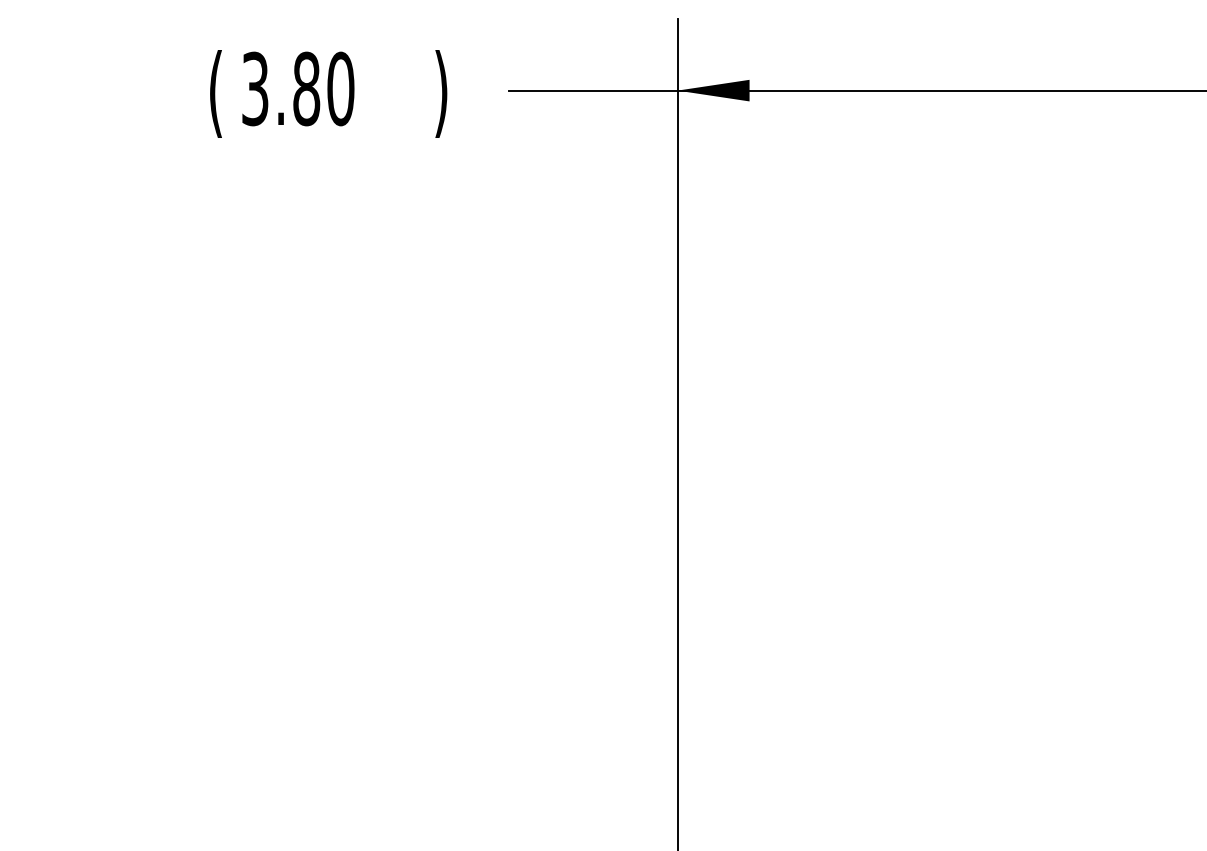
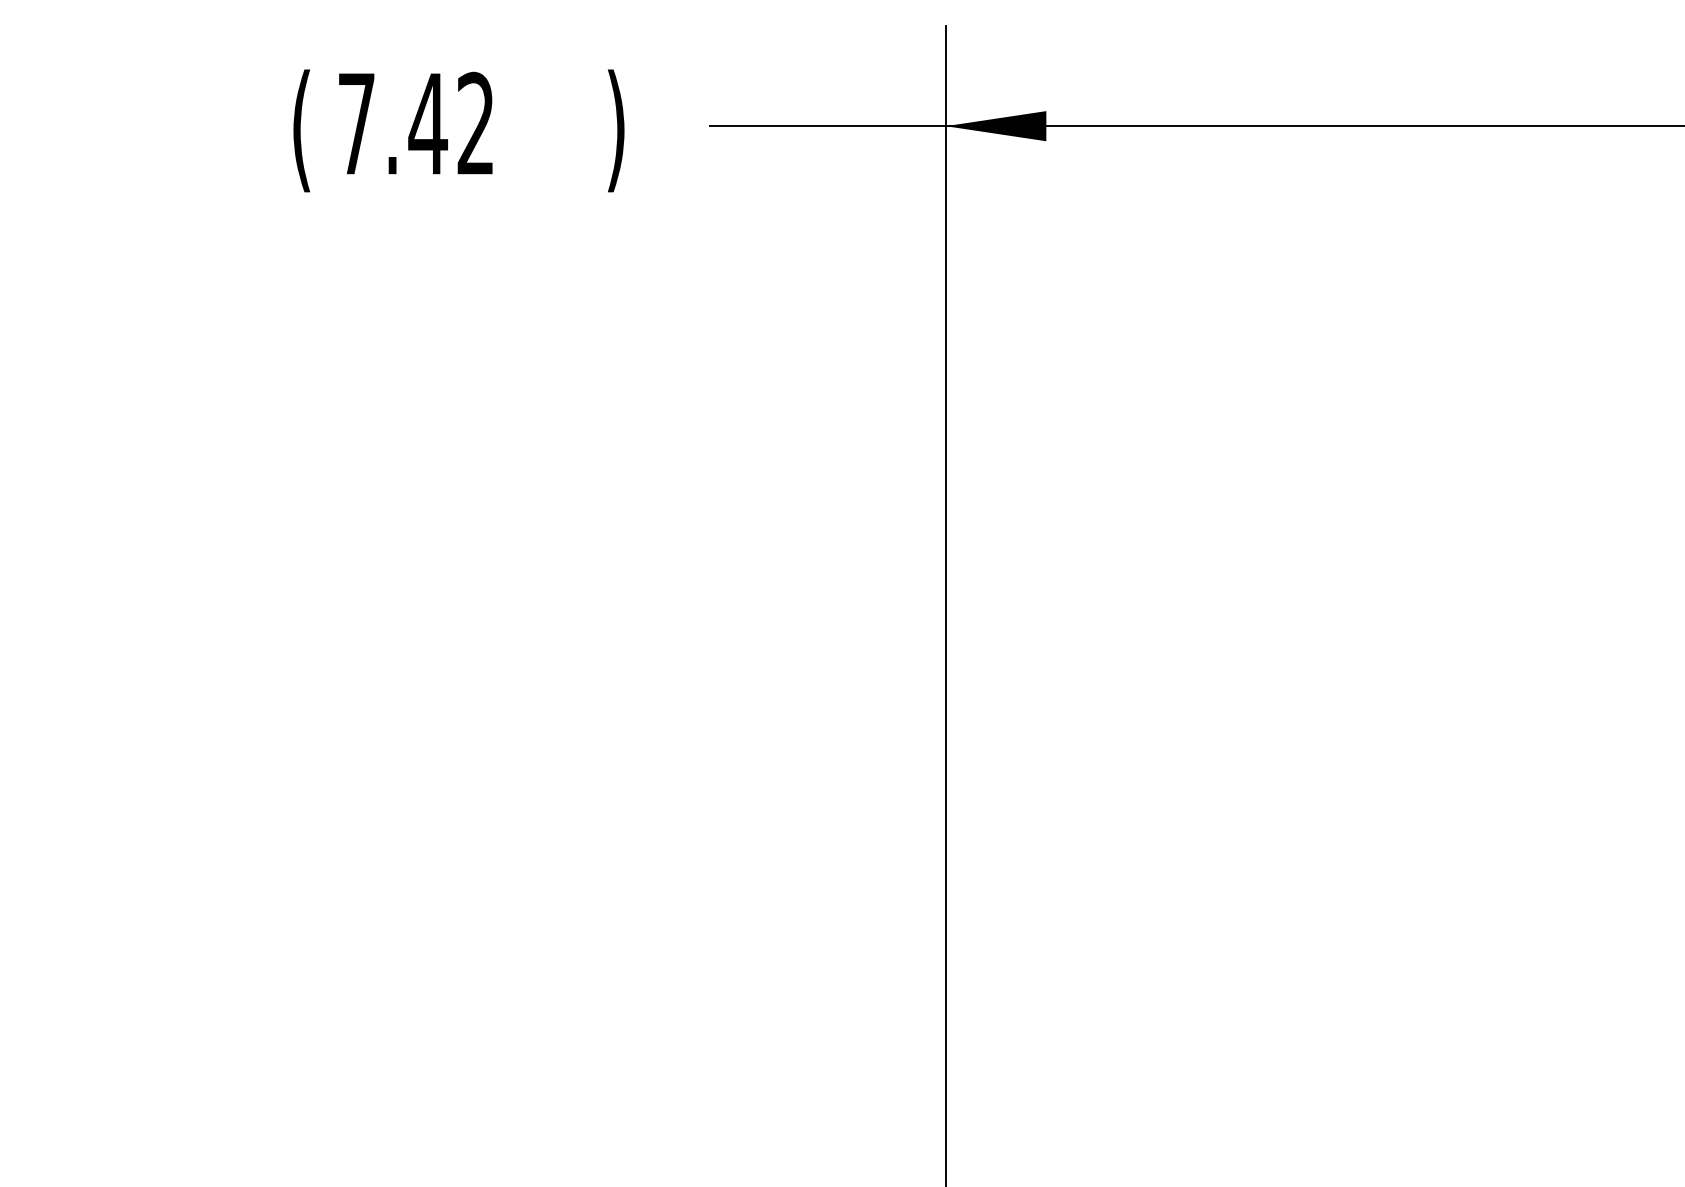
text: (298, 88) -> (416, 123), 3.80 -> 7.42

